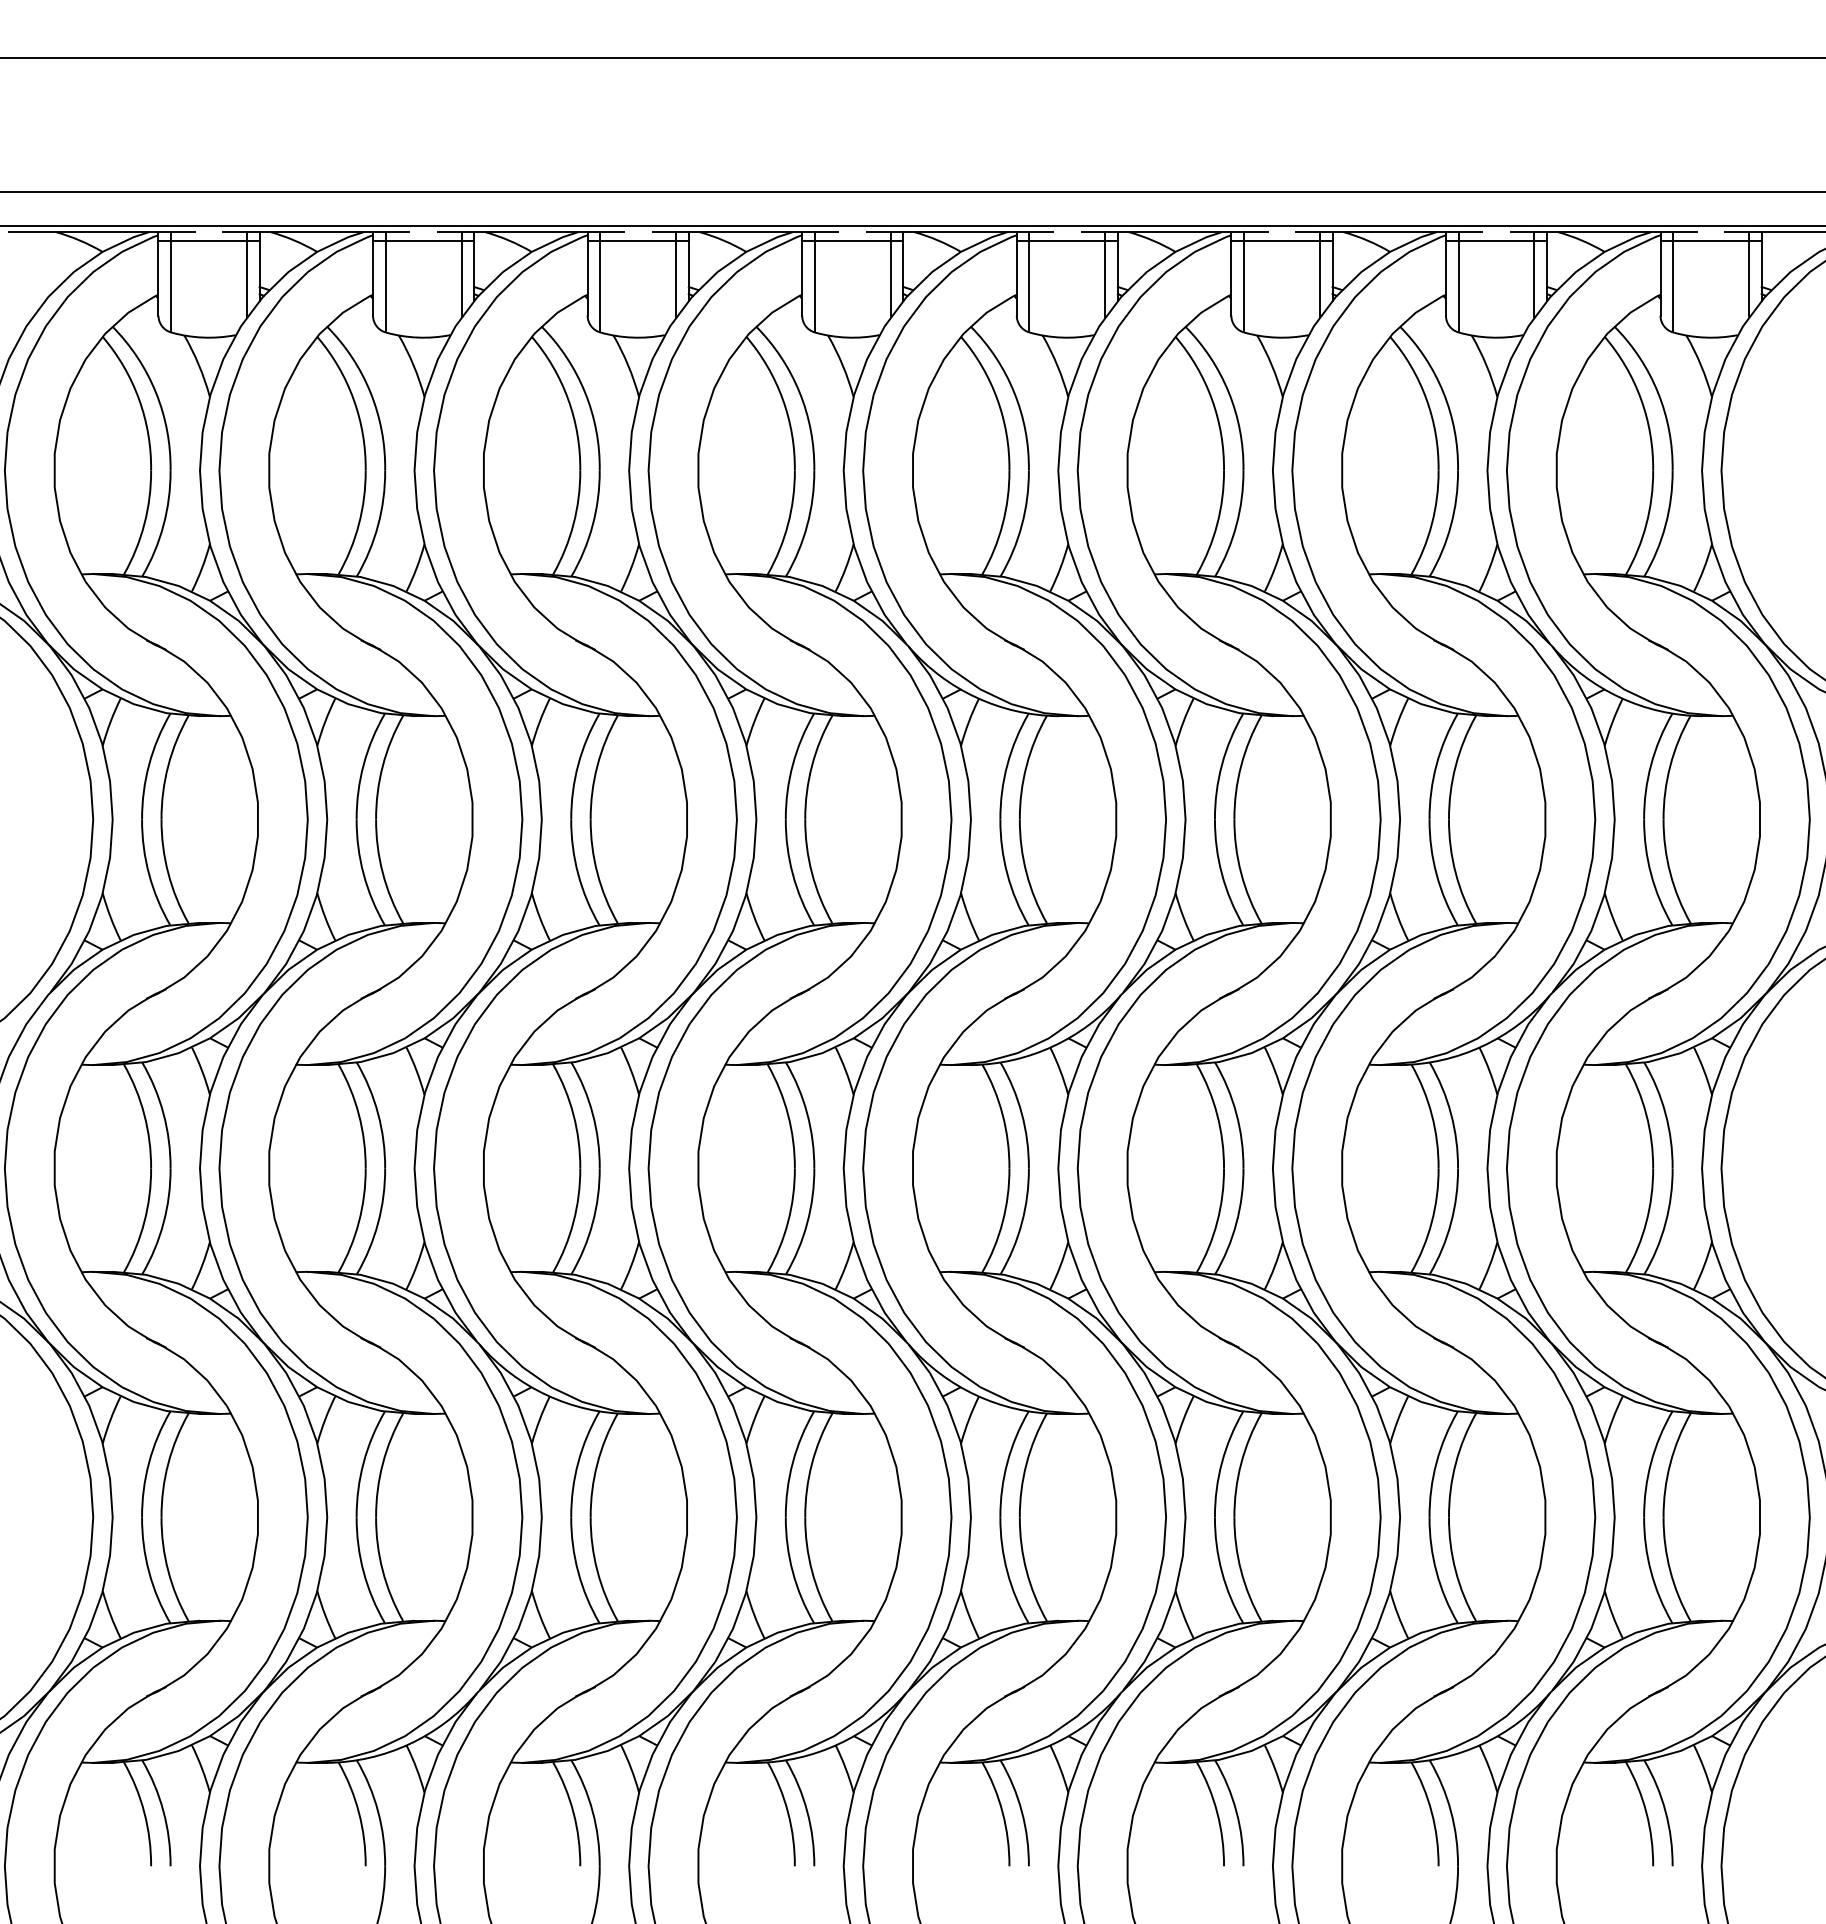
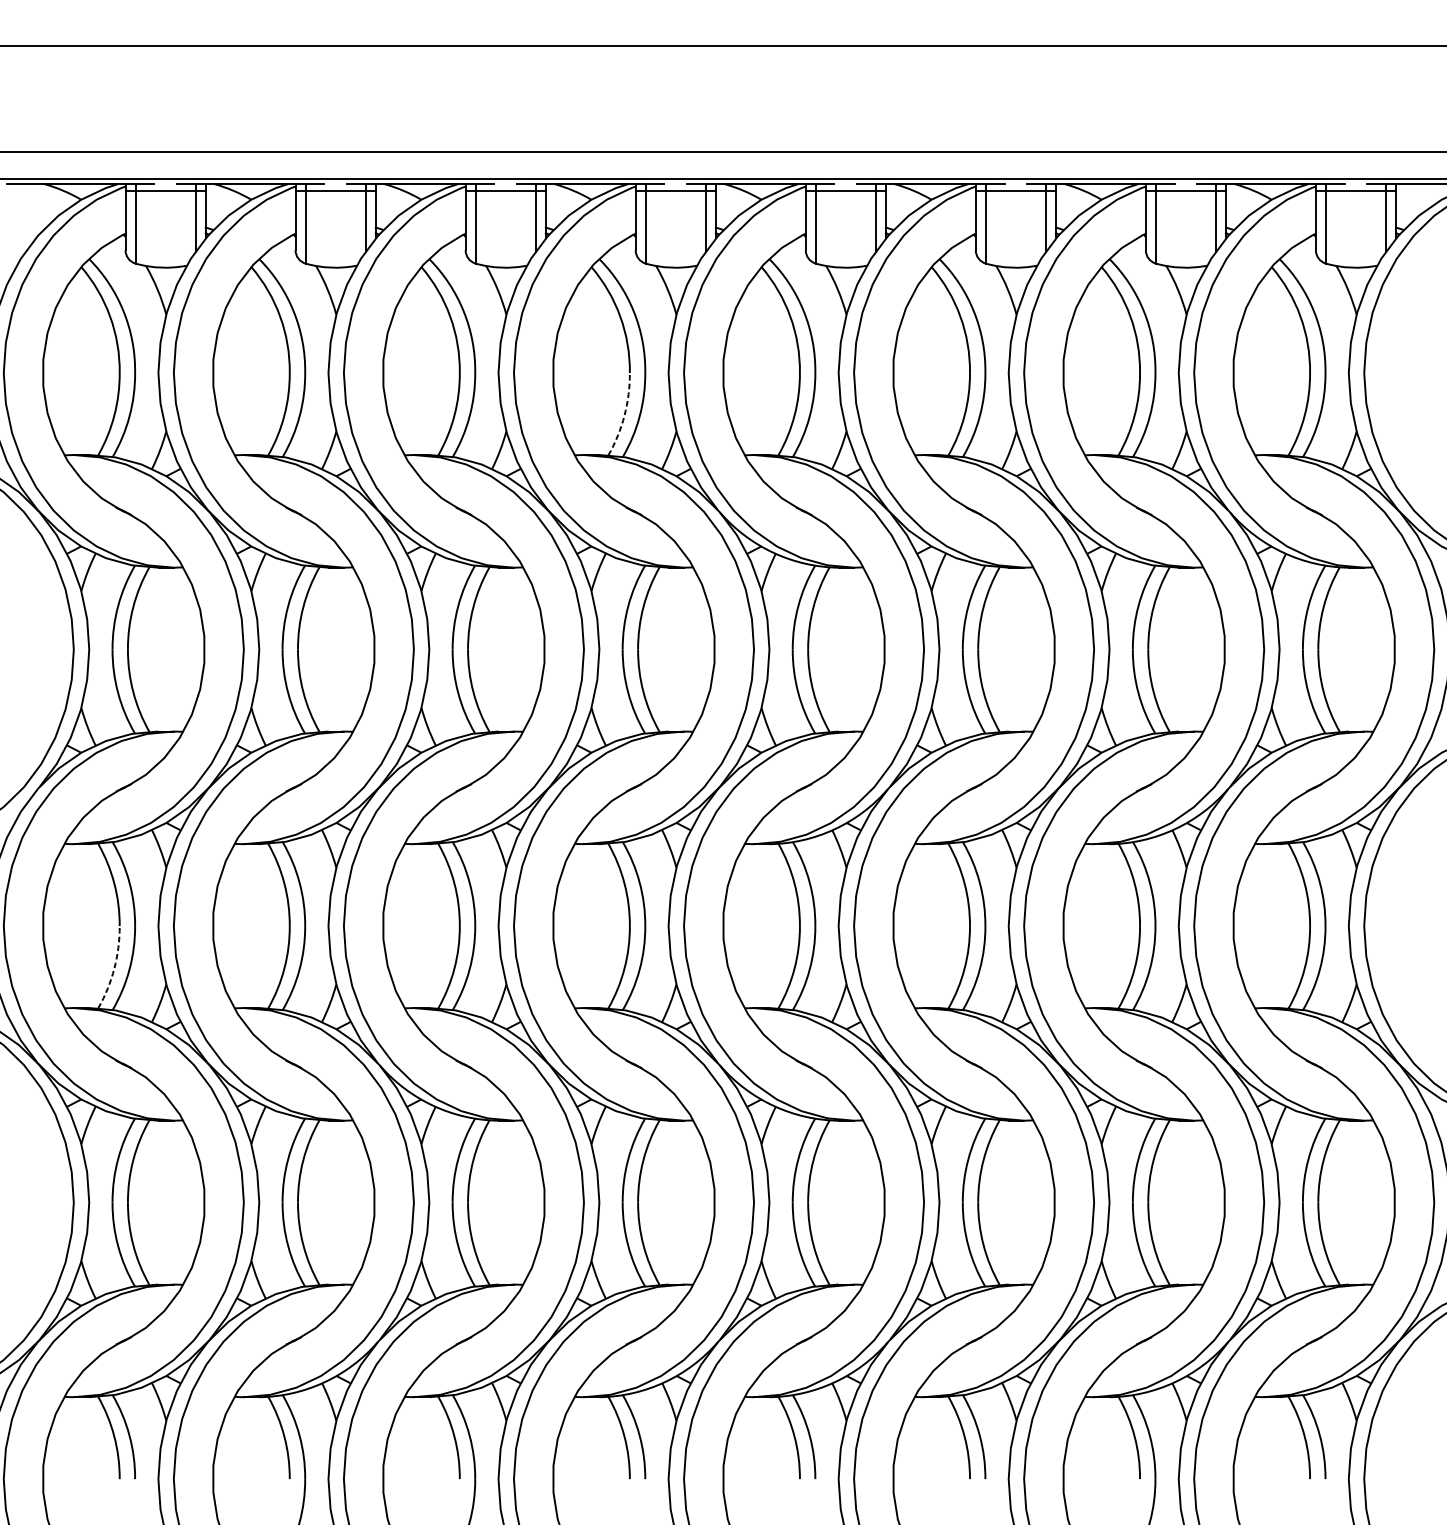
arc: (788, 524) -> (624, 415), solid -> dashed
arc: (144, 1222) -> (114, 968), solid -> dashed

